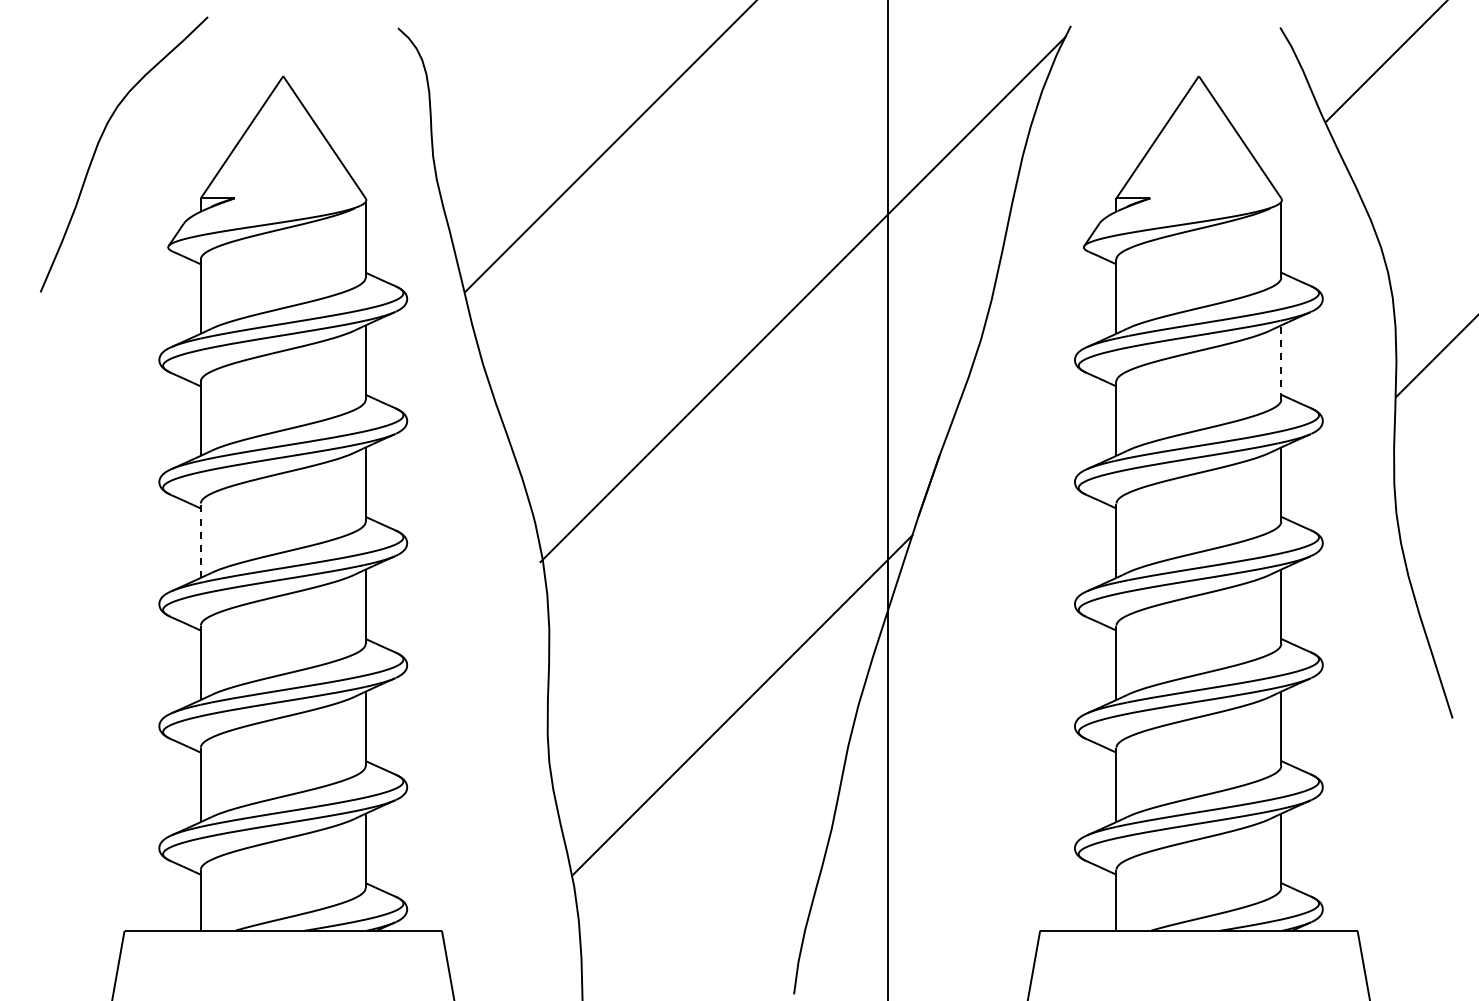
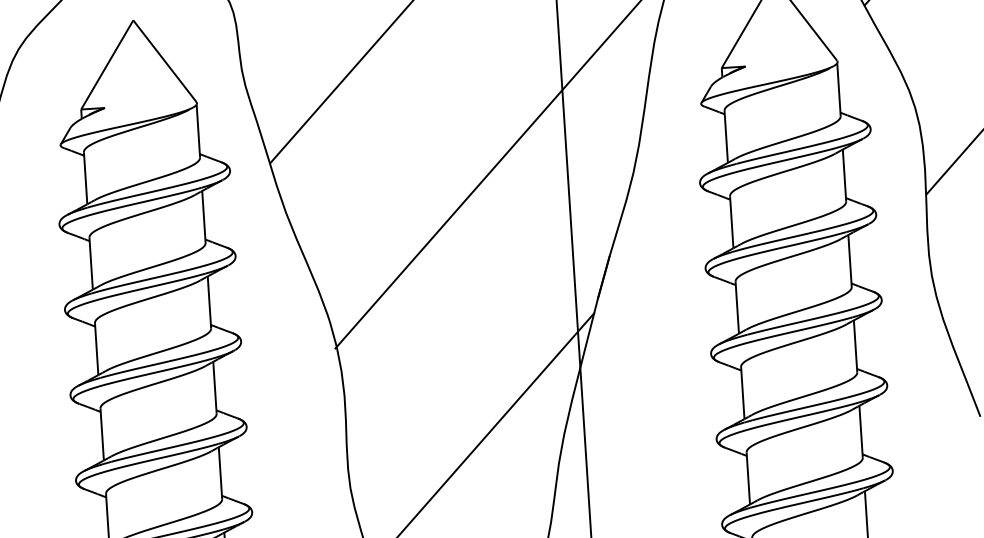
line: (1281, 362) -> (844, 175), dashed -> solid
line: (200, 540) -> (96, 348), dashed -> solid

